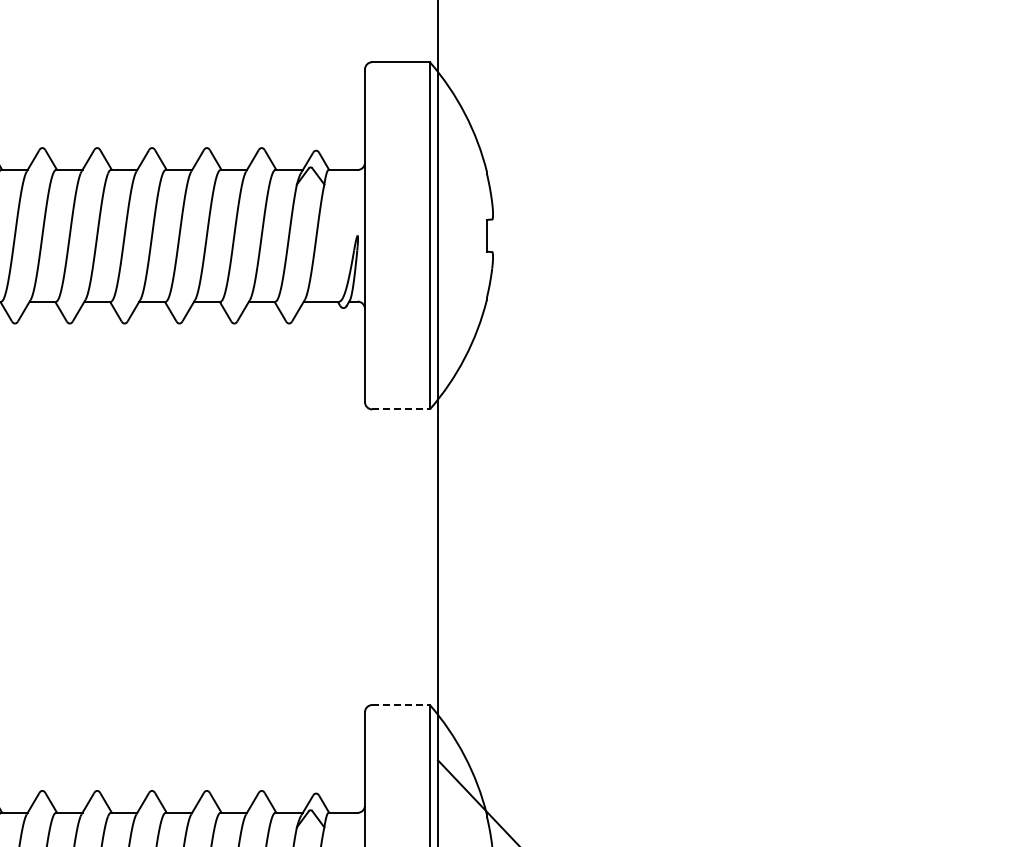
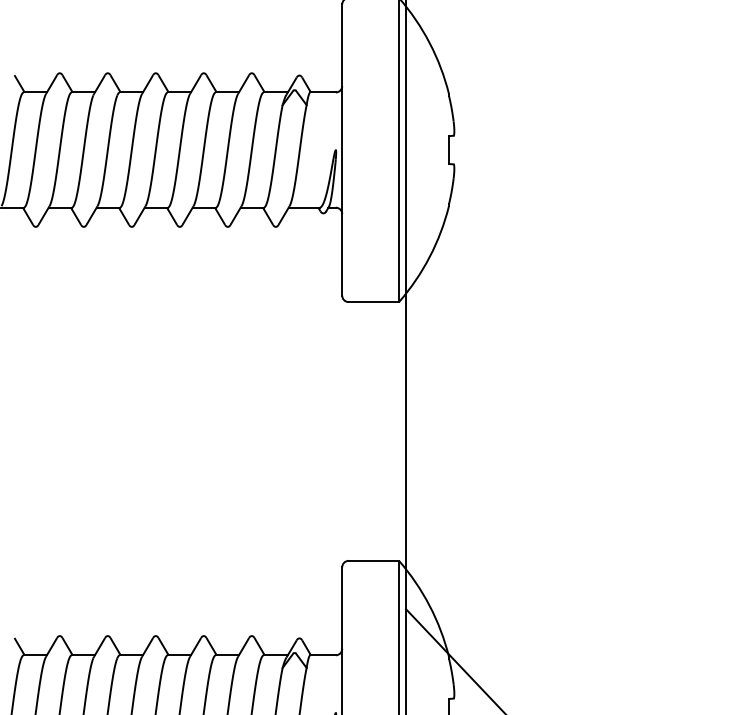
line: (401, 409) -> (374, 302), dashed -> solid
line: (401, 705) -> (374, 561), dashed -> solid

